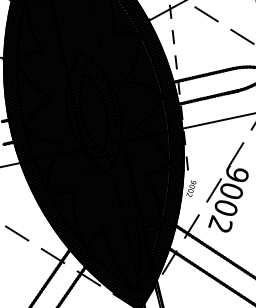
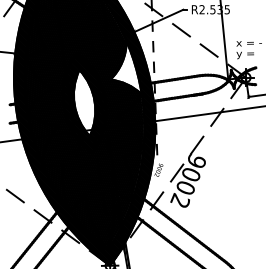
hatch: (139, 66) -> (124, 68), removed
hatch: (93, 112) -> (84, 102), removed

